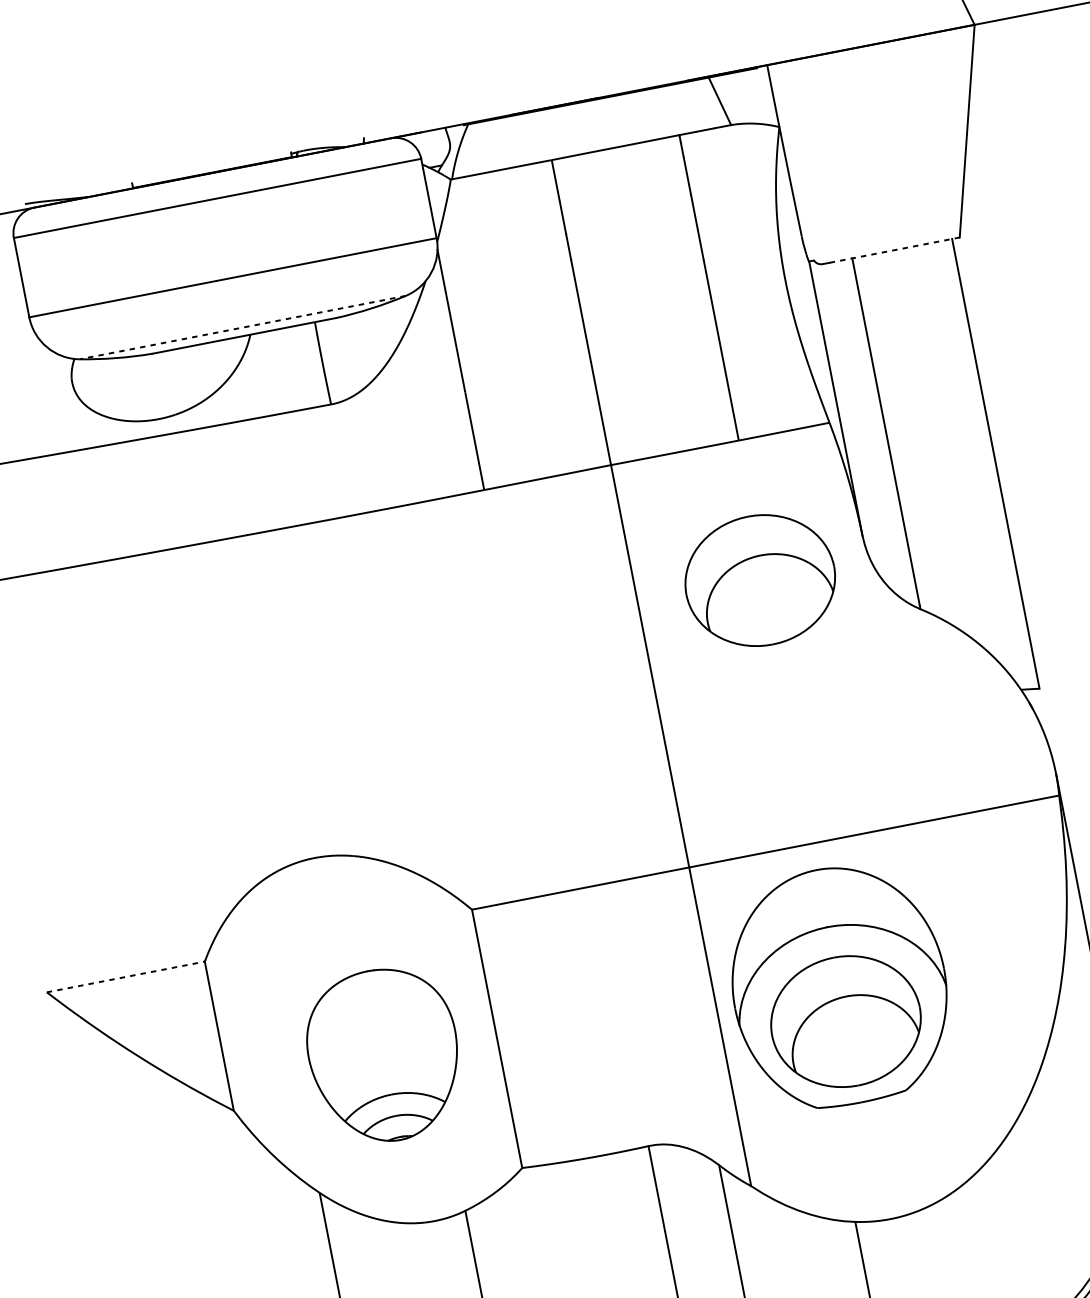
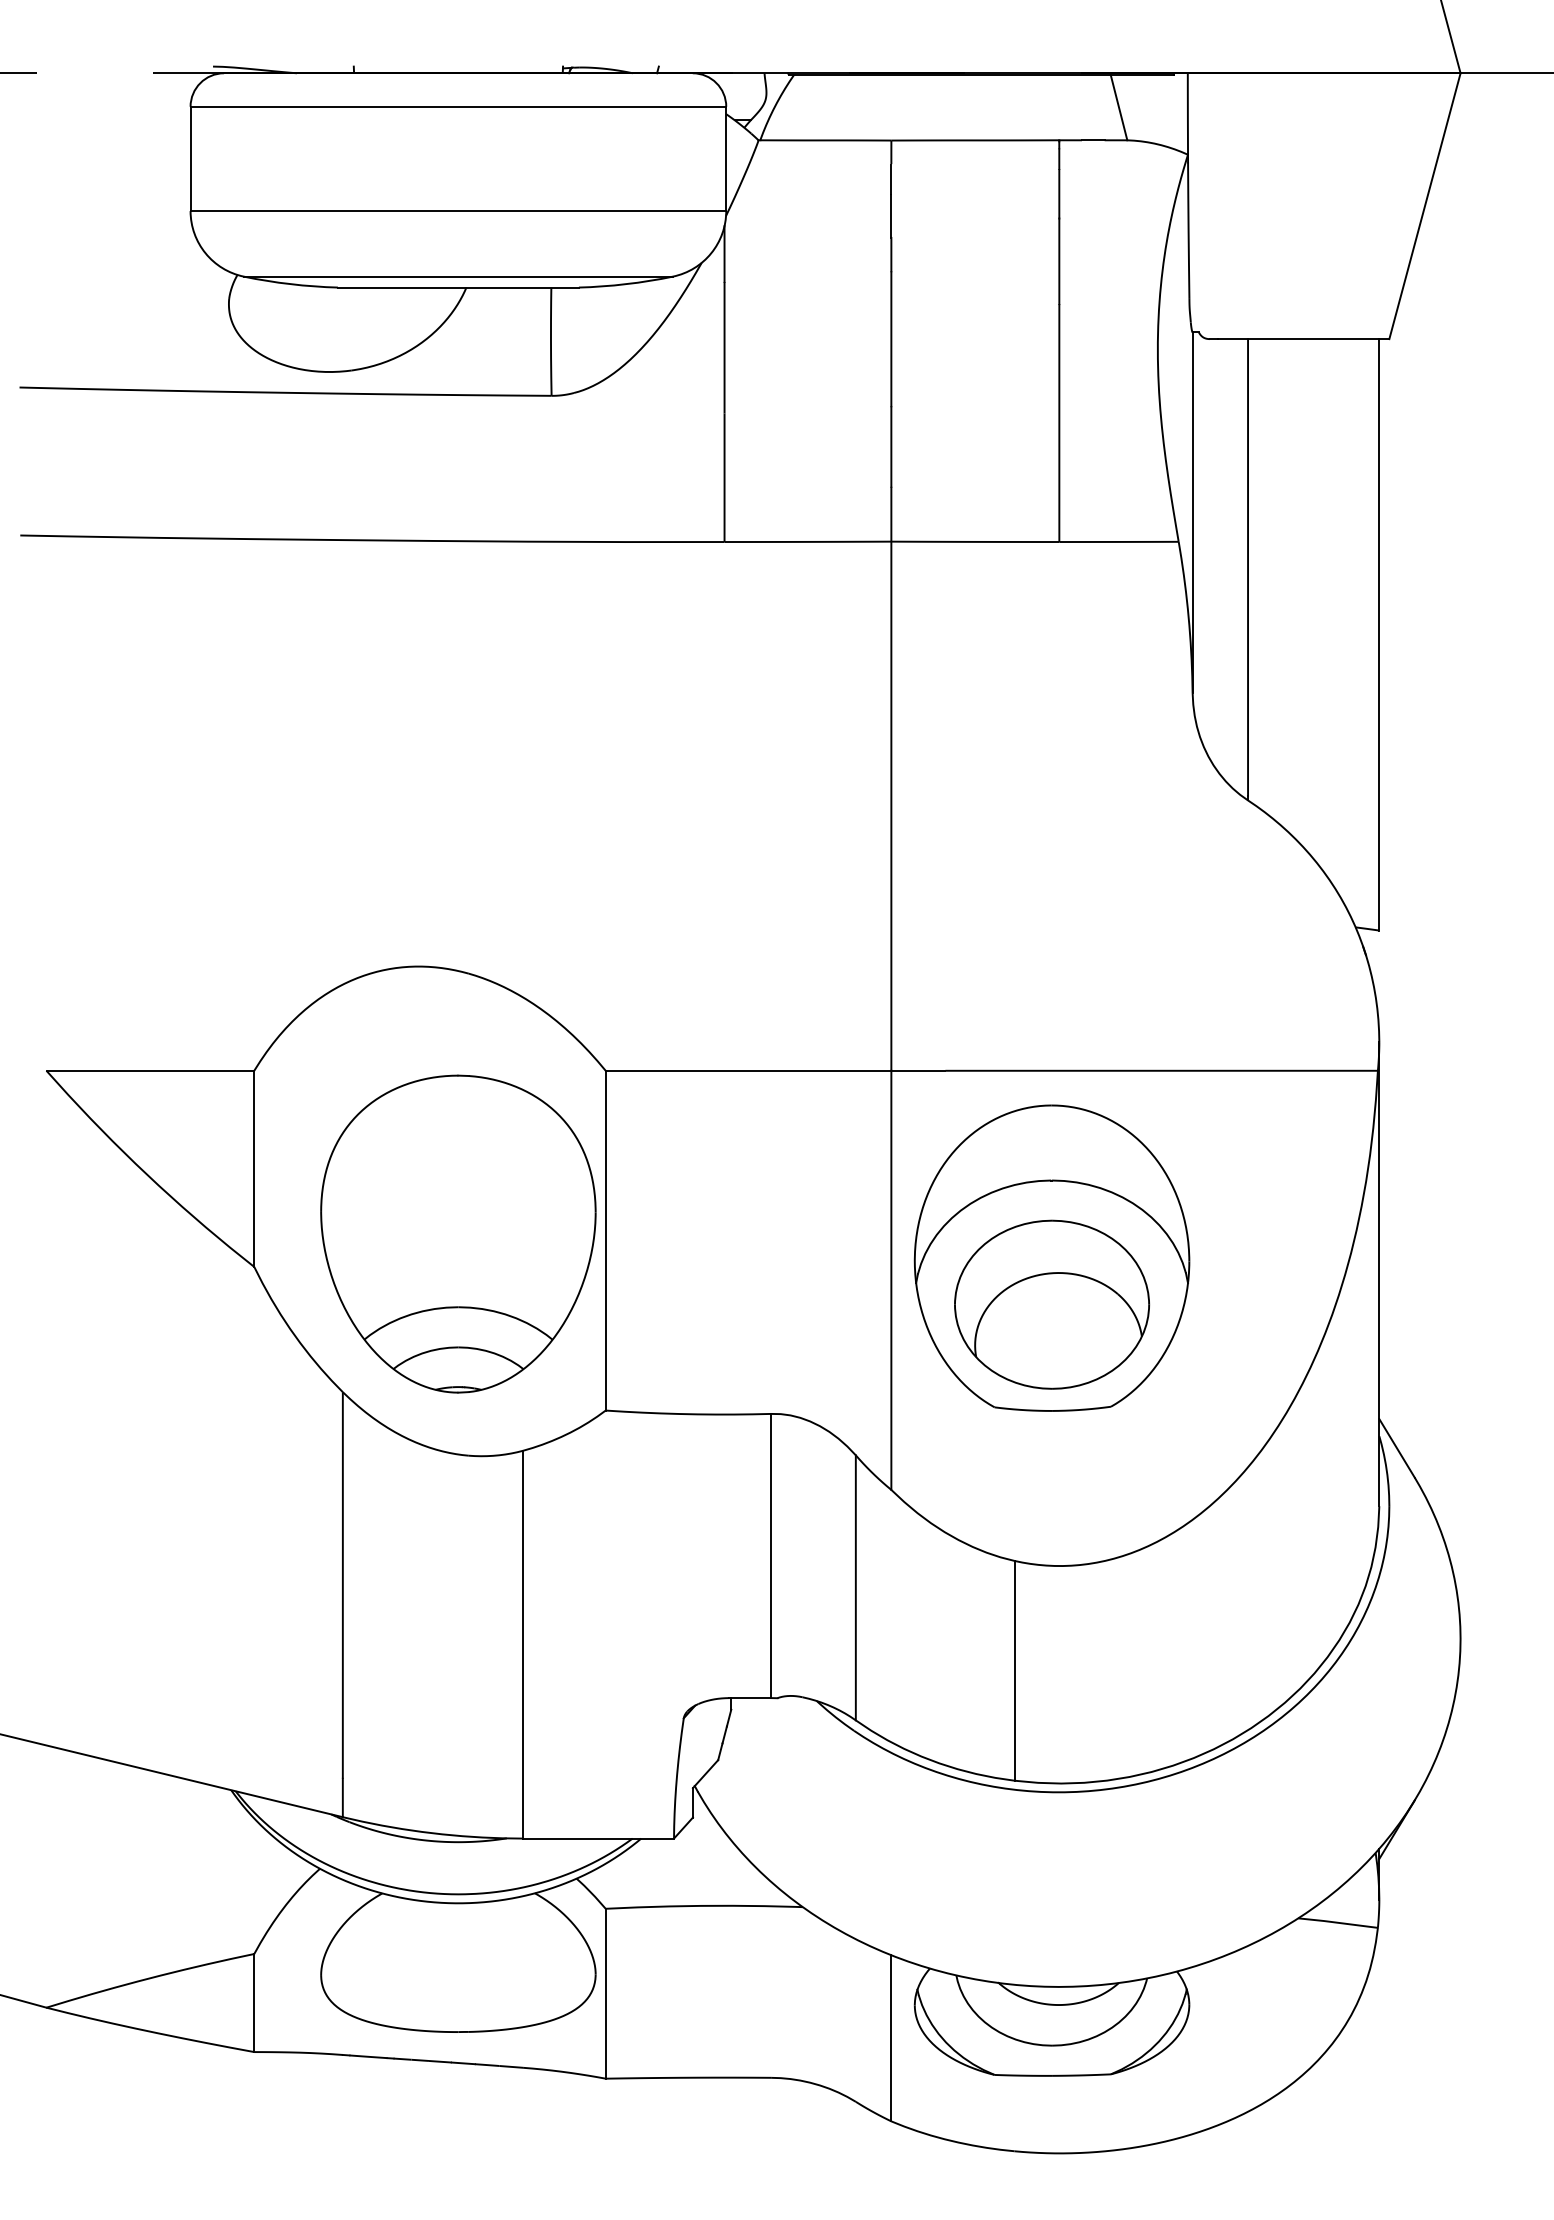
line: (894, 250) -> (1303, 339), dashed -> solid
line: (241, 327) -> (457, 276), dashed -> solid
part: (759, 580) -> (1051, 724), removed
line: (125, 976) -> (150, 1070), dashed -> solid
part: (384, 1055) -> (458, 1233), size x1.43

